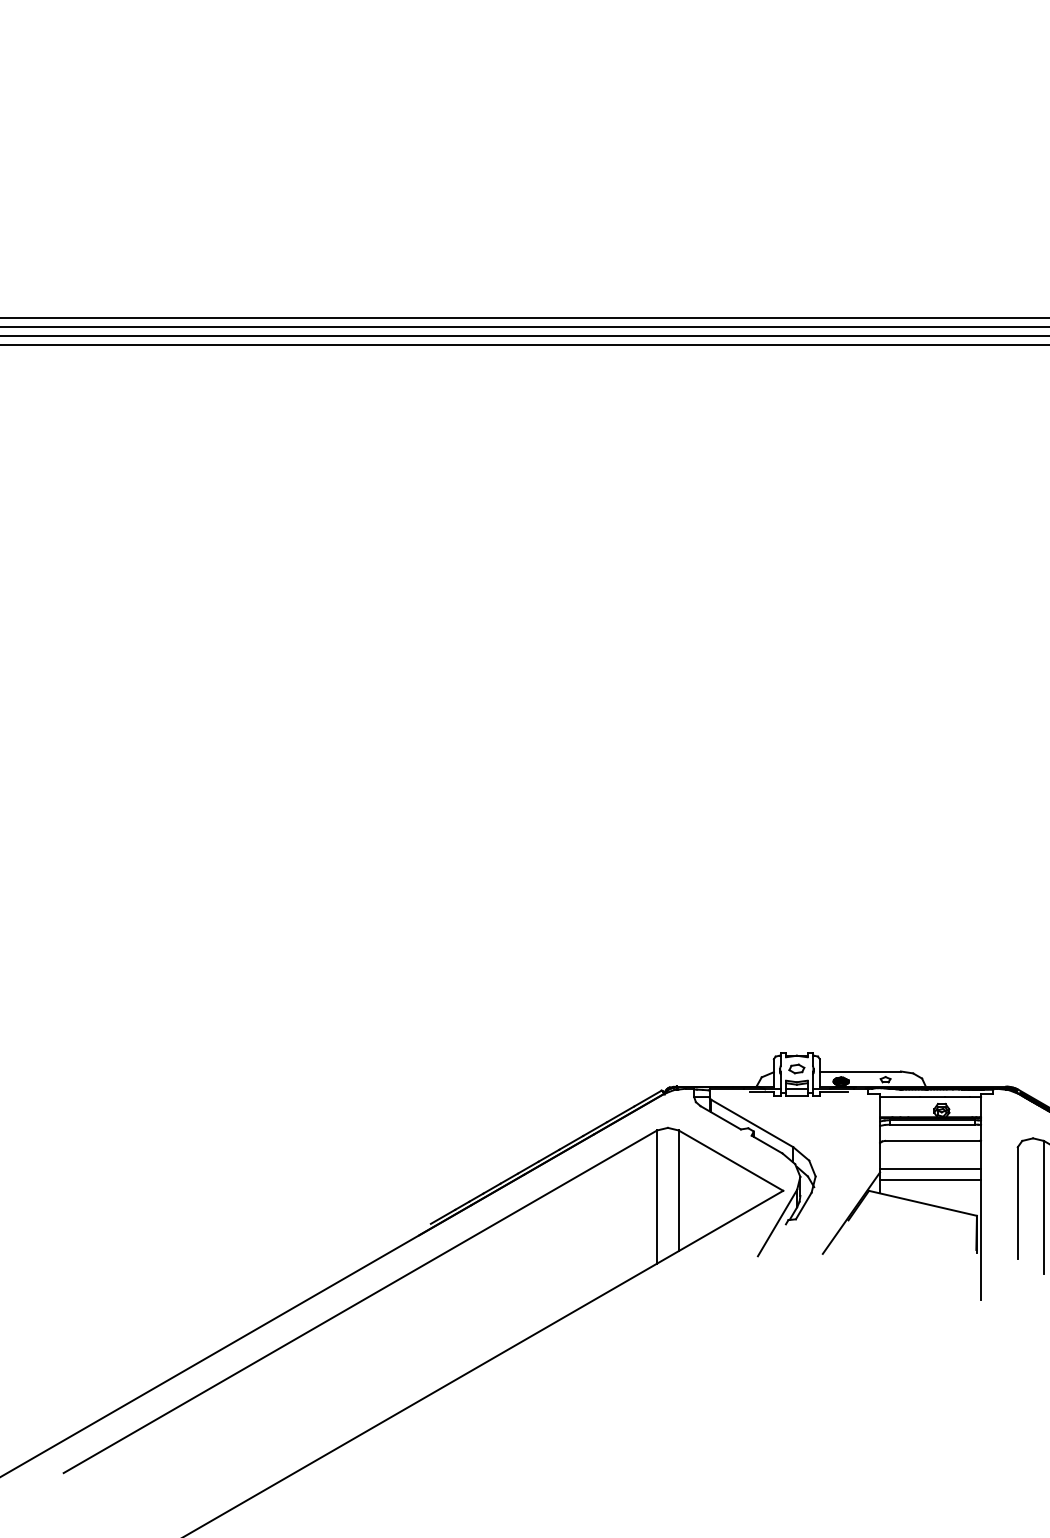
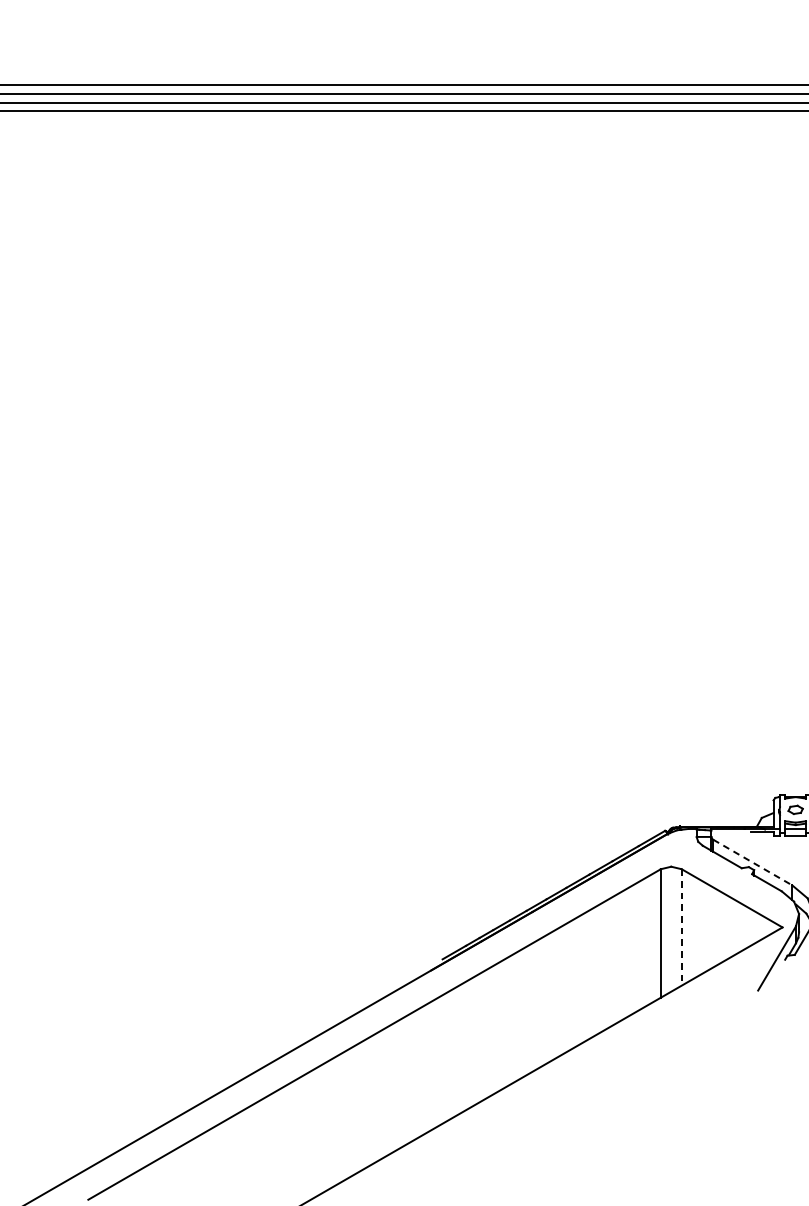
line: (752, 1123) -> (752, 862), solid -> dashed
line: (678, 1191) -> (681, 928), solid -> dashed

